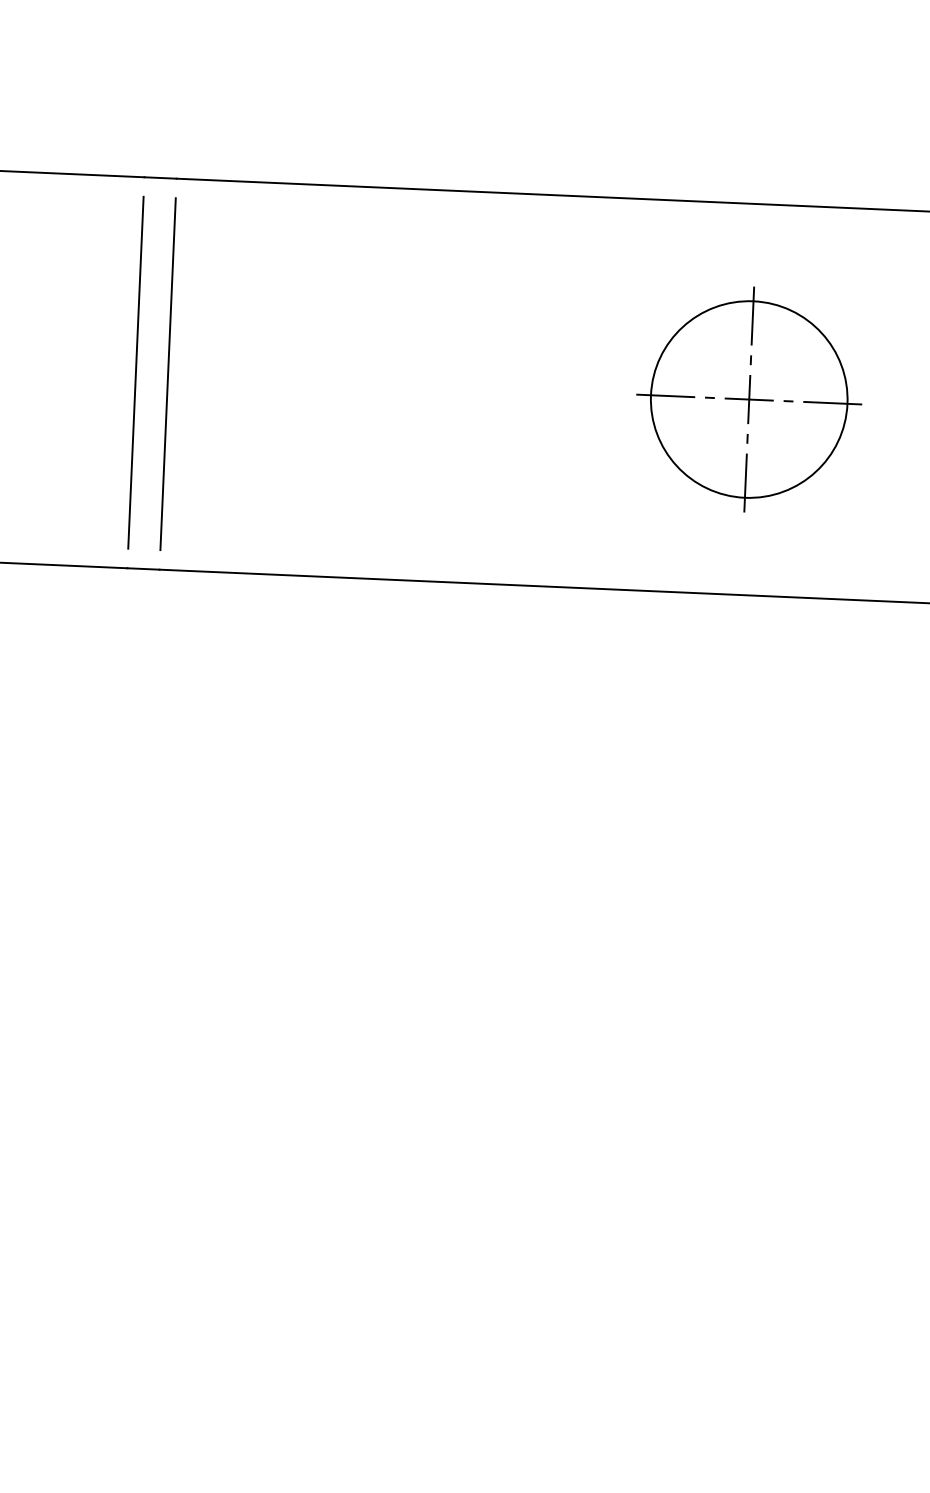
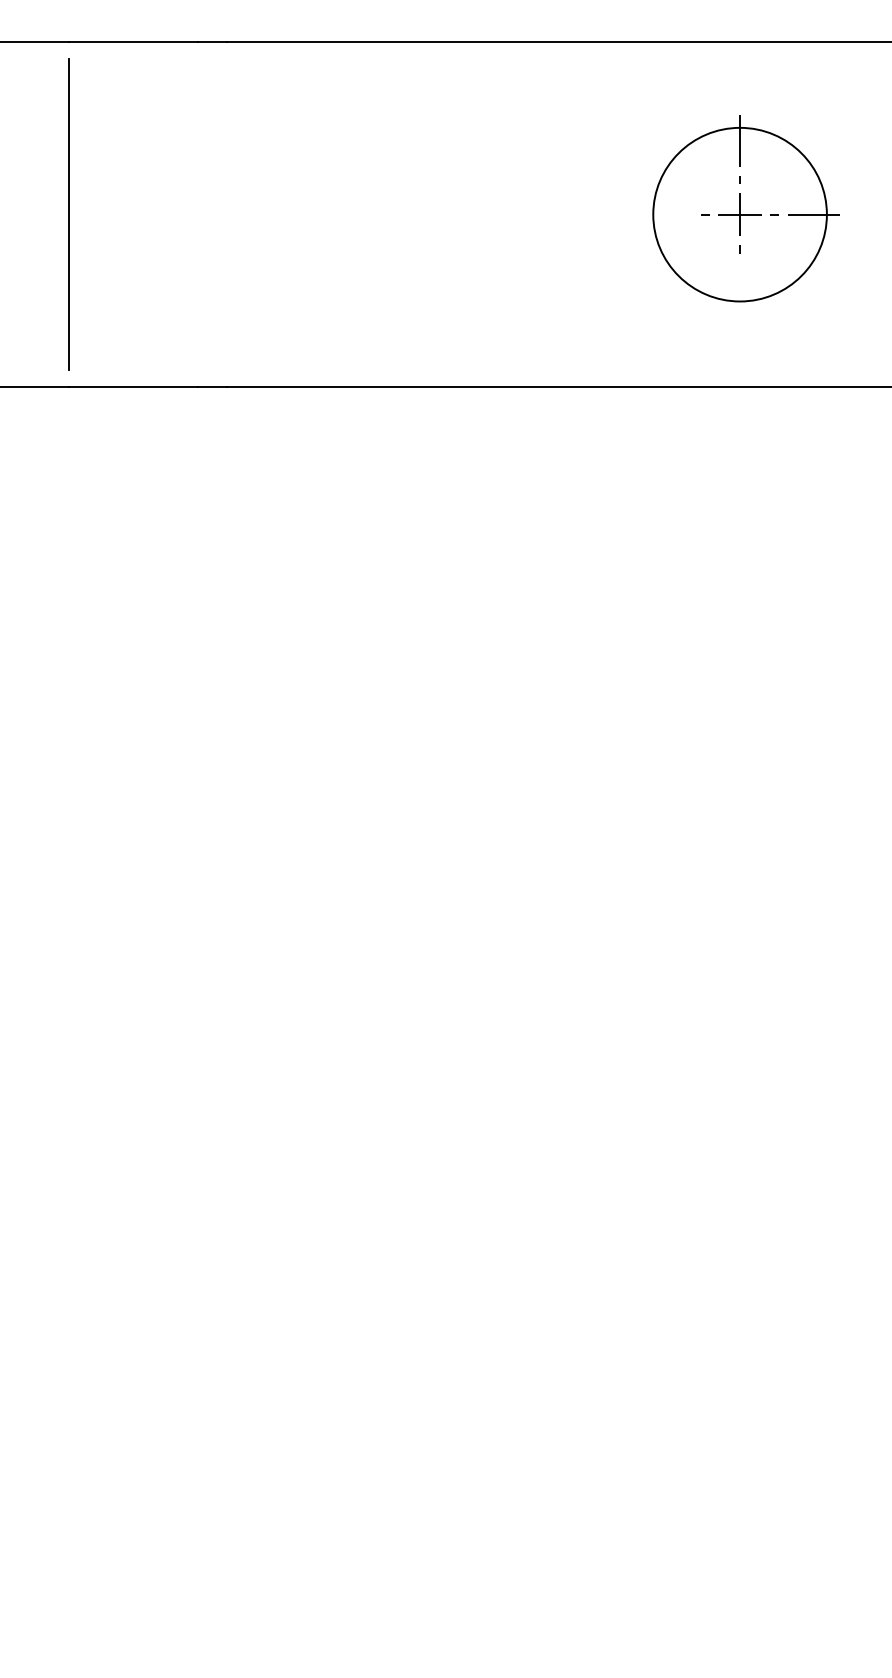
line: (136, 372) -> (198, 214), removed
line: (168, 373) -> (226, 214), removed
line: (665, 395) -> (666, 214), removed
line: (746, 483) -> (740, 288), removed

